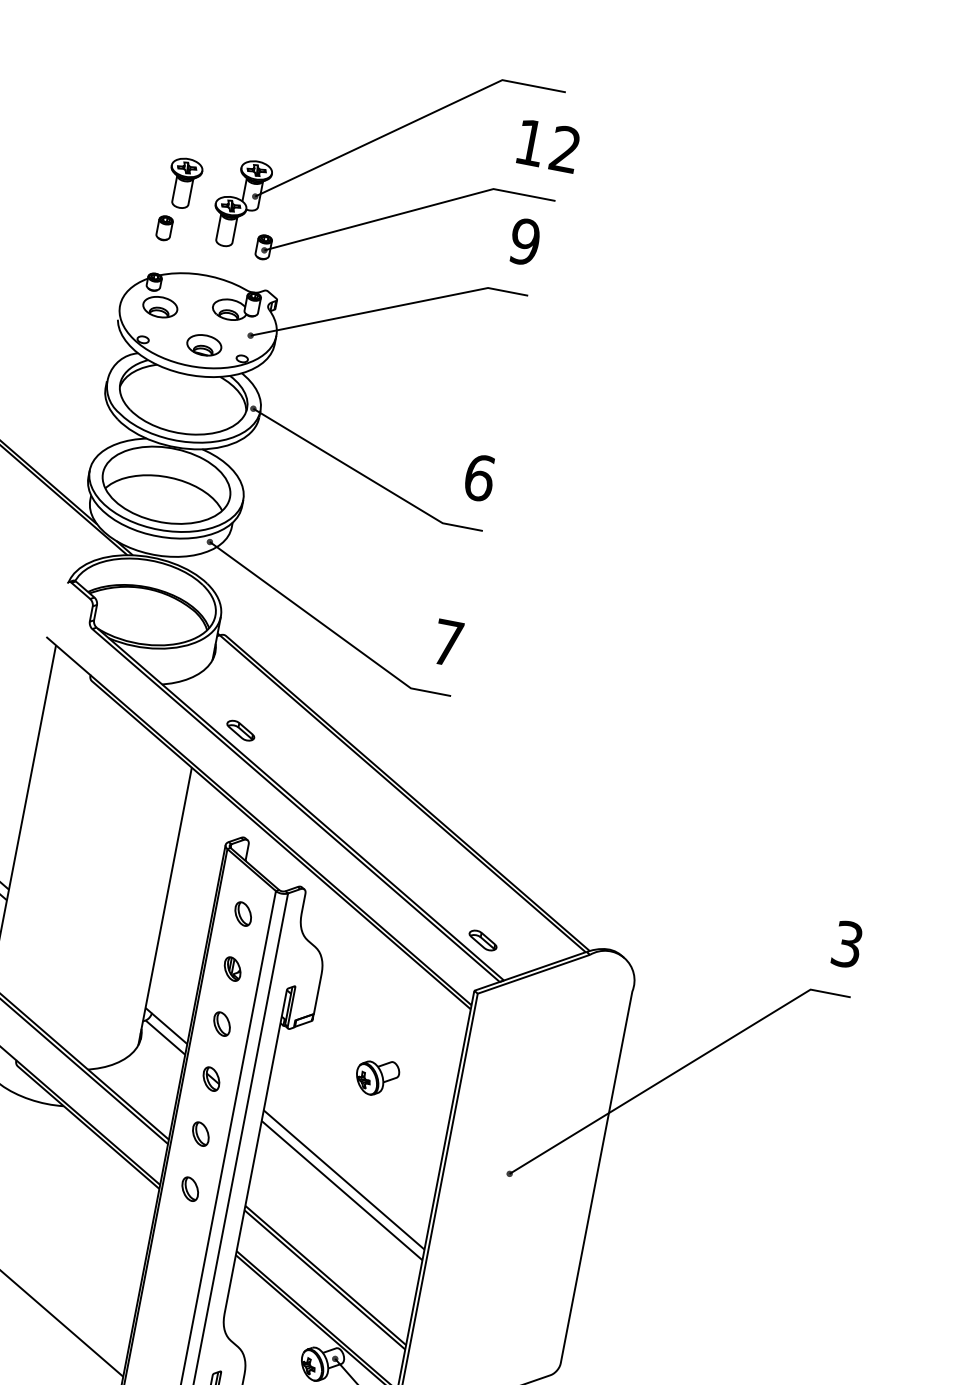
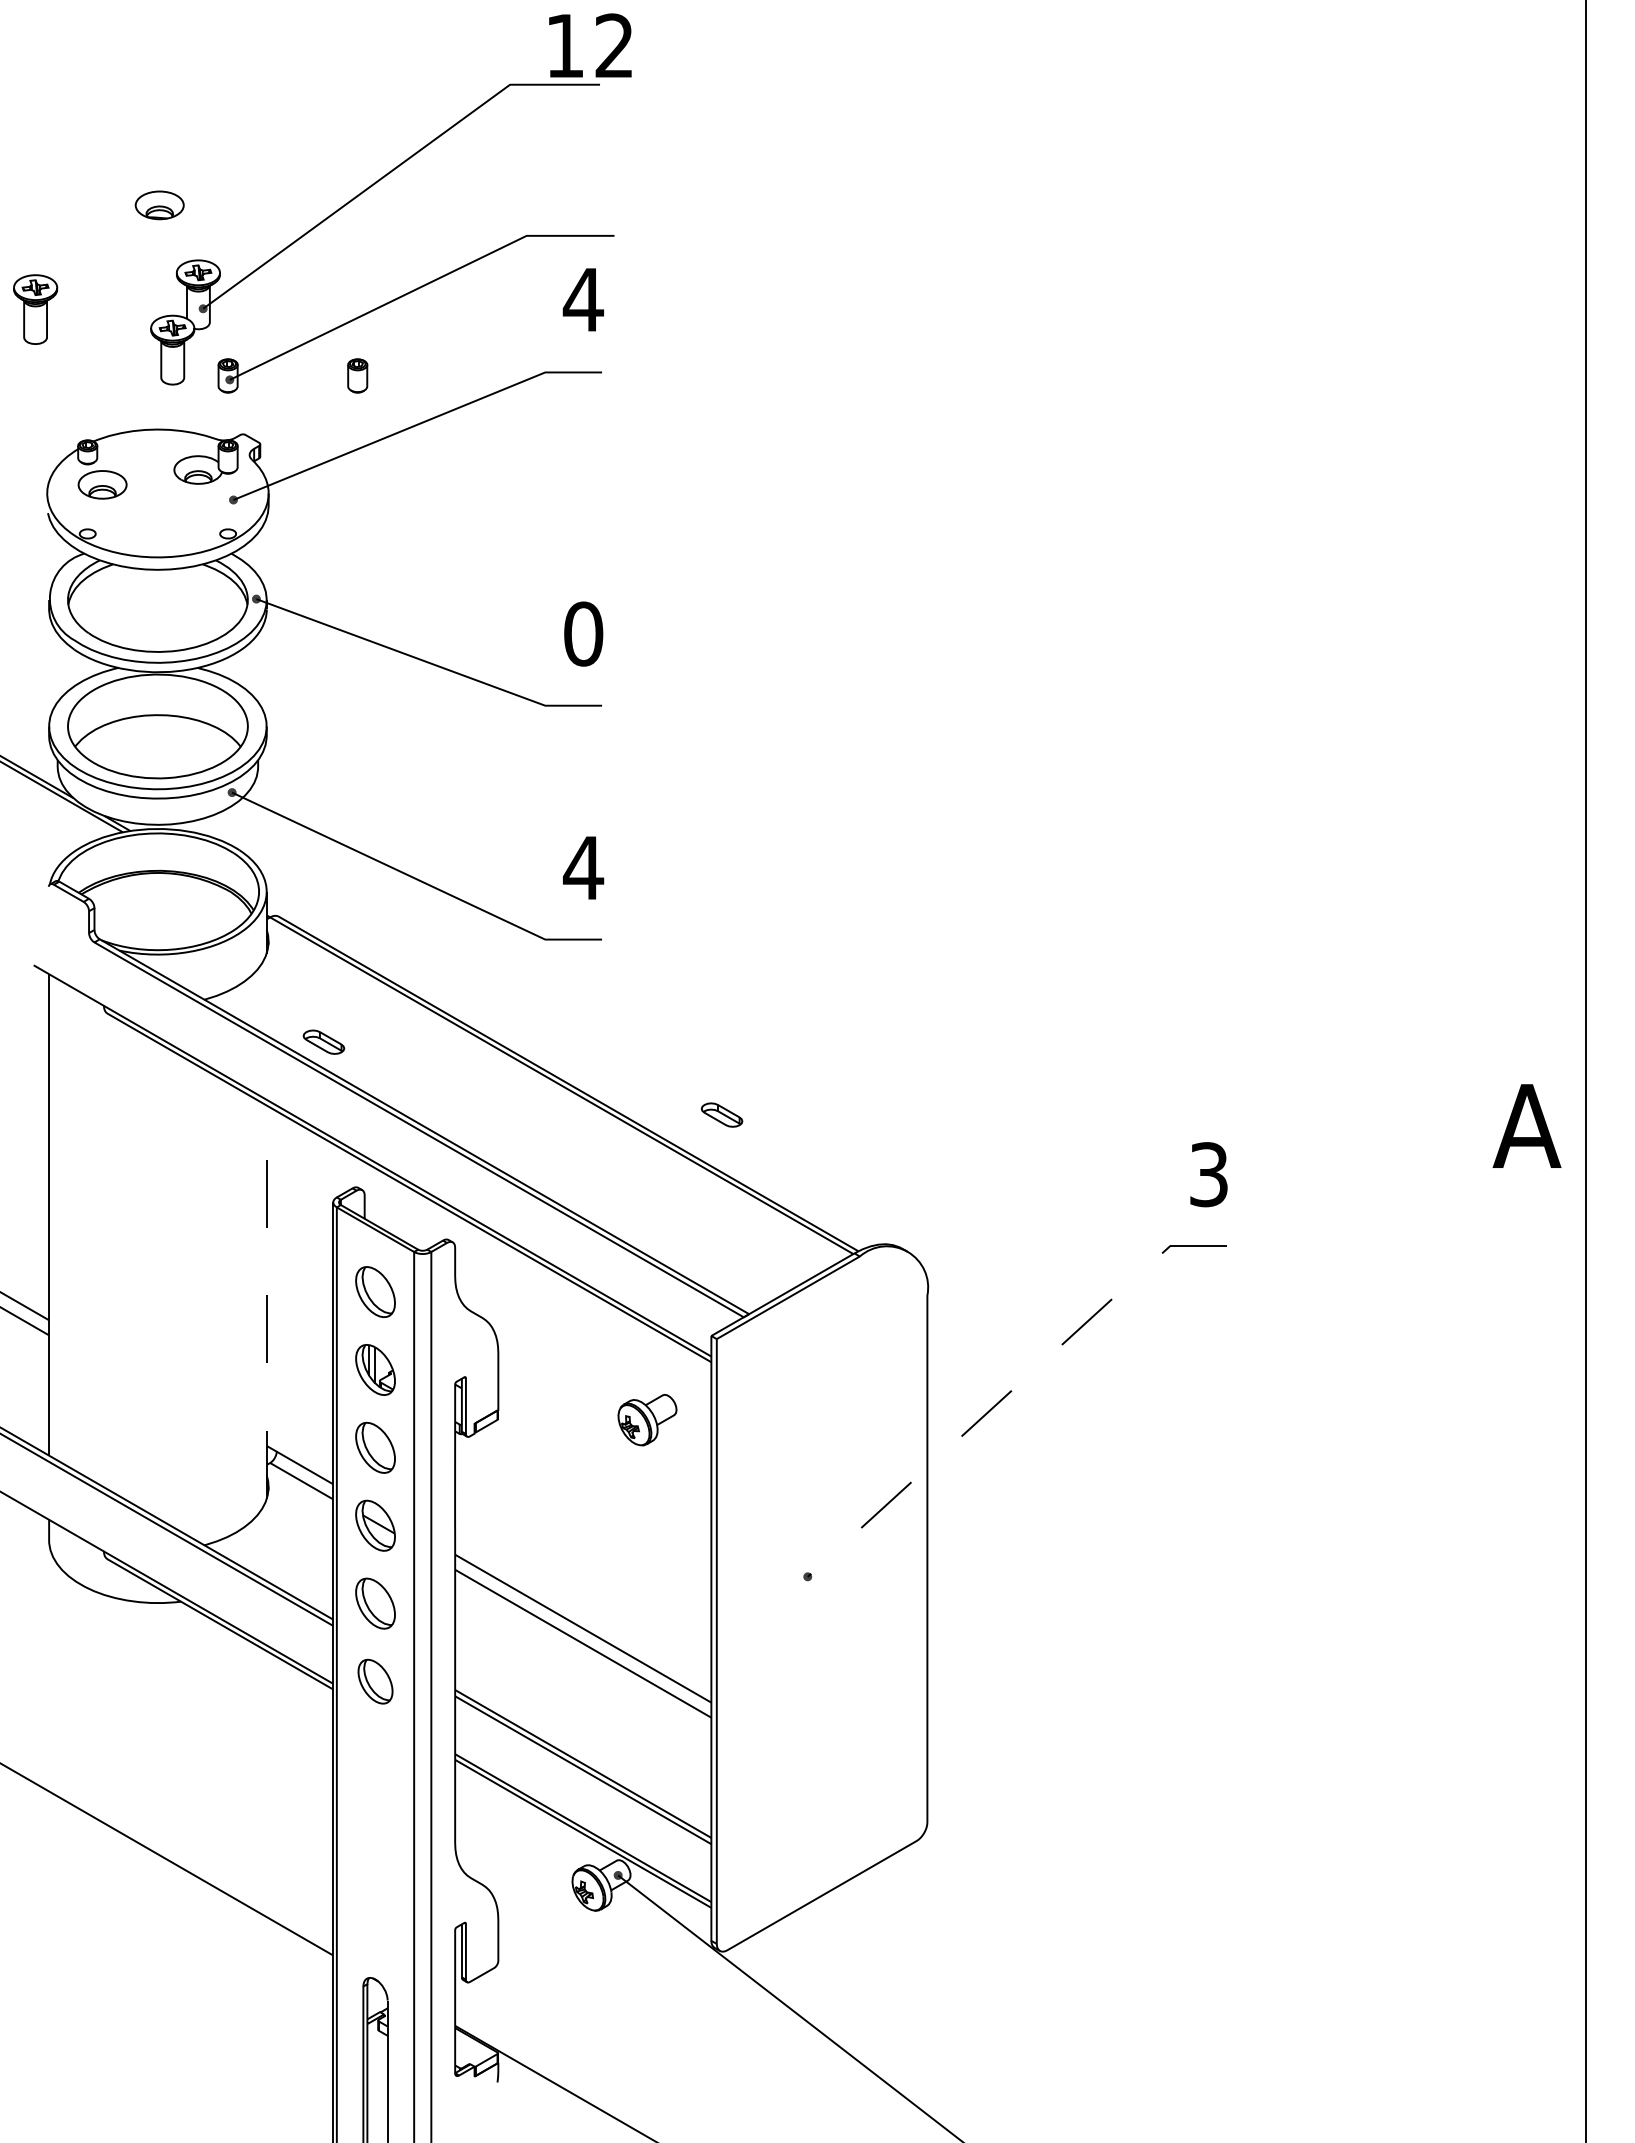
text: (548, 145) -> (590, 45), moved
part: (184, 183) -> (35, 309), moved
part: (164, 227) -> (357, 375), moved
text: (524, 241) -> (583, 299), 9 -> 4
part: (204, 345) -> (159, 205), moved
text: (479, 477) -> (583, 633), 6 -> 0
text: (447, 642) -> (583, 867), 7 -> 4
line: (164, 906) -> (266, 1302), solid -> dashed
part: (243, 913) -> (375, 1291), size x1.6
part: (482, 940) -> (721, 1114), moved
part: (232, 968) -> (375, 1369), size x1.6
part: (222, 1023) -> (375, 1447), size x1.6
line: (677, 1071) -> (1010, 1392), solid -> dashed
part: (377, 1077) -> (647, 1419), moved
part: (211, 1078) -> (375, 1525), size x1.6
part: (200, 1133) -> (375, 1603), size x1.6
part: (190, 1189) -> (375, 1681), size x1.4

